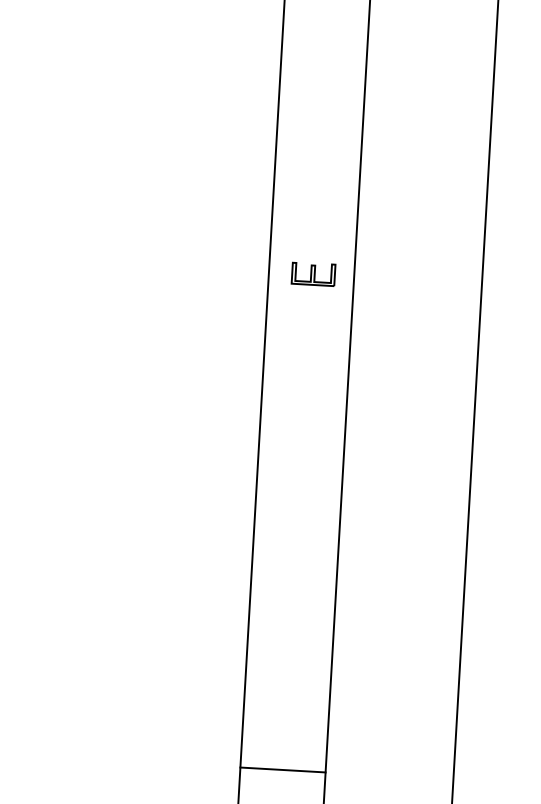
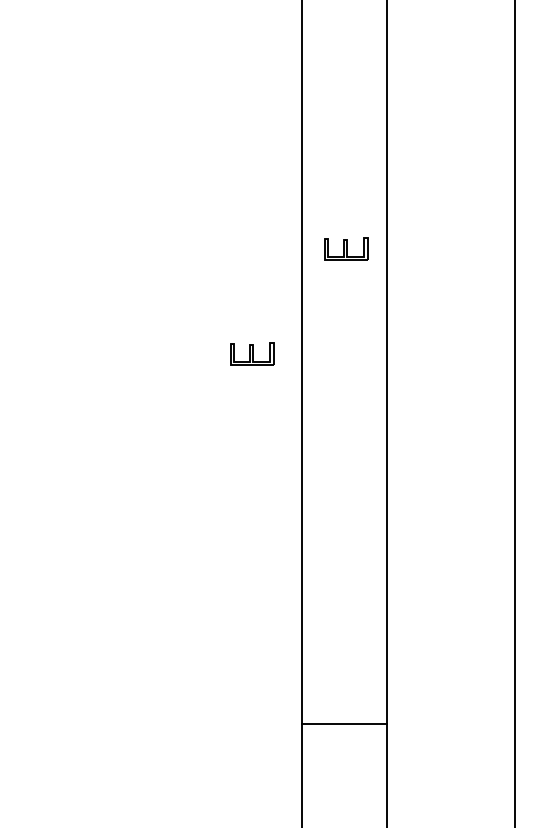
part: (213, 373) -> (252, 353), added
line: (282, 769) -> (343, 723), moved

